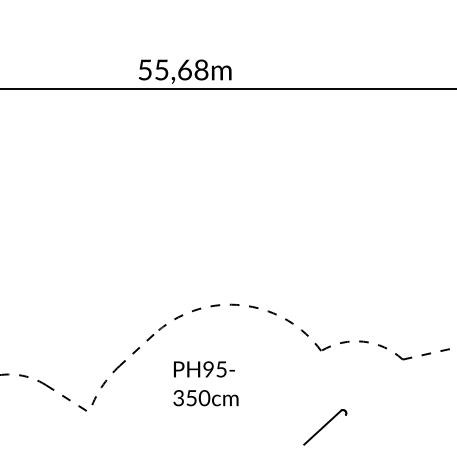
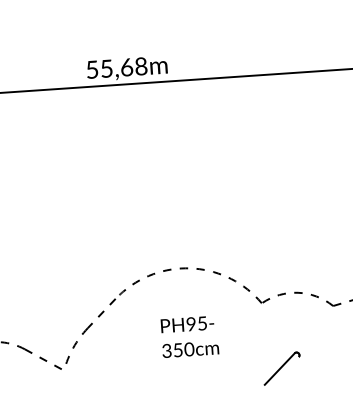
text: (205, 383) -> (189, 336), moved
part: (325, 427) -> (282, 368), moved

